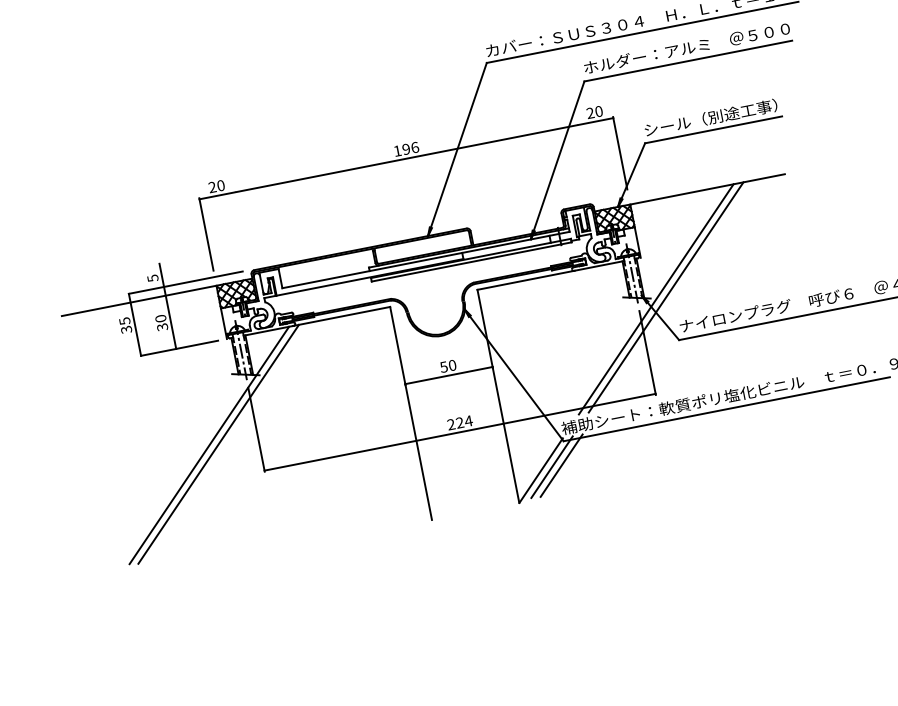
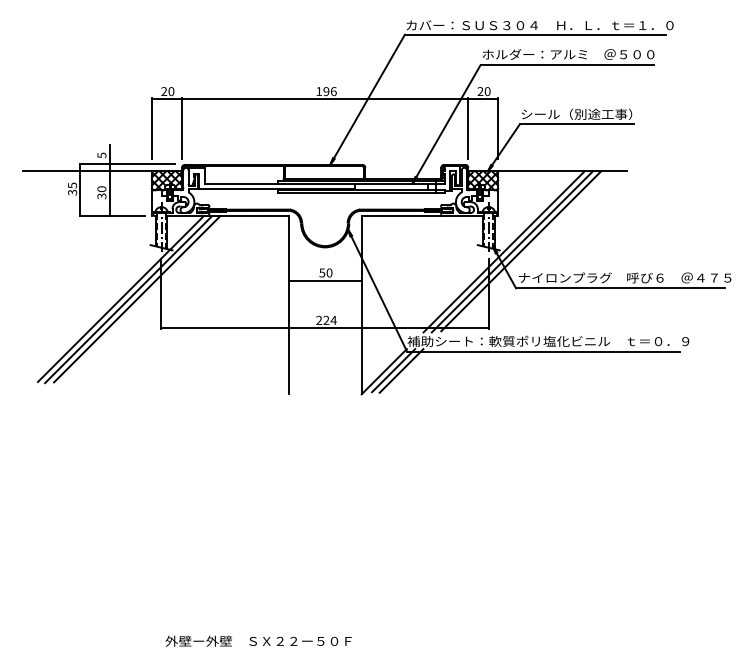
line: (584, 160) -> (468, 128), added
line: (241, 227) -> (181, 128), added
line: (676, 294) -> (521, 251), added
line: (229, 440) -> (137, 298), added

